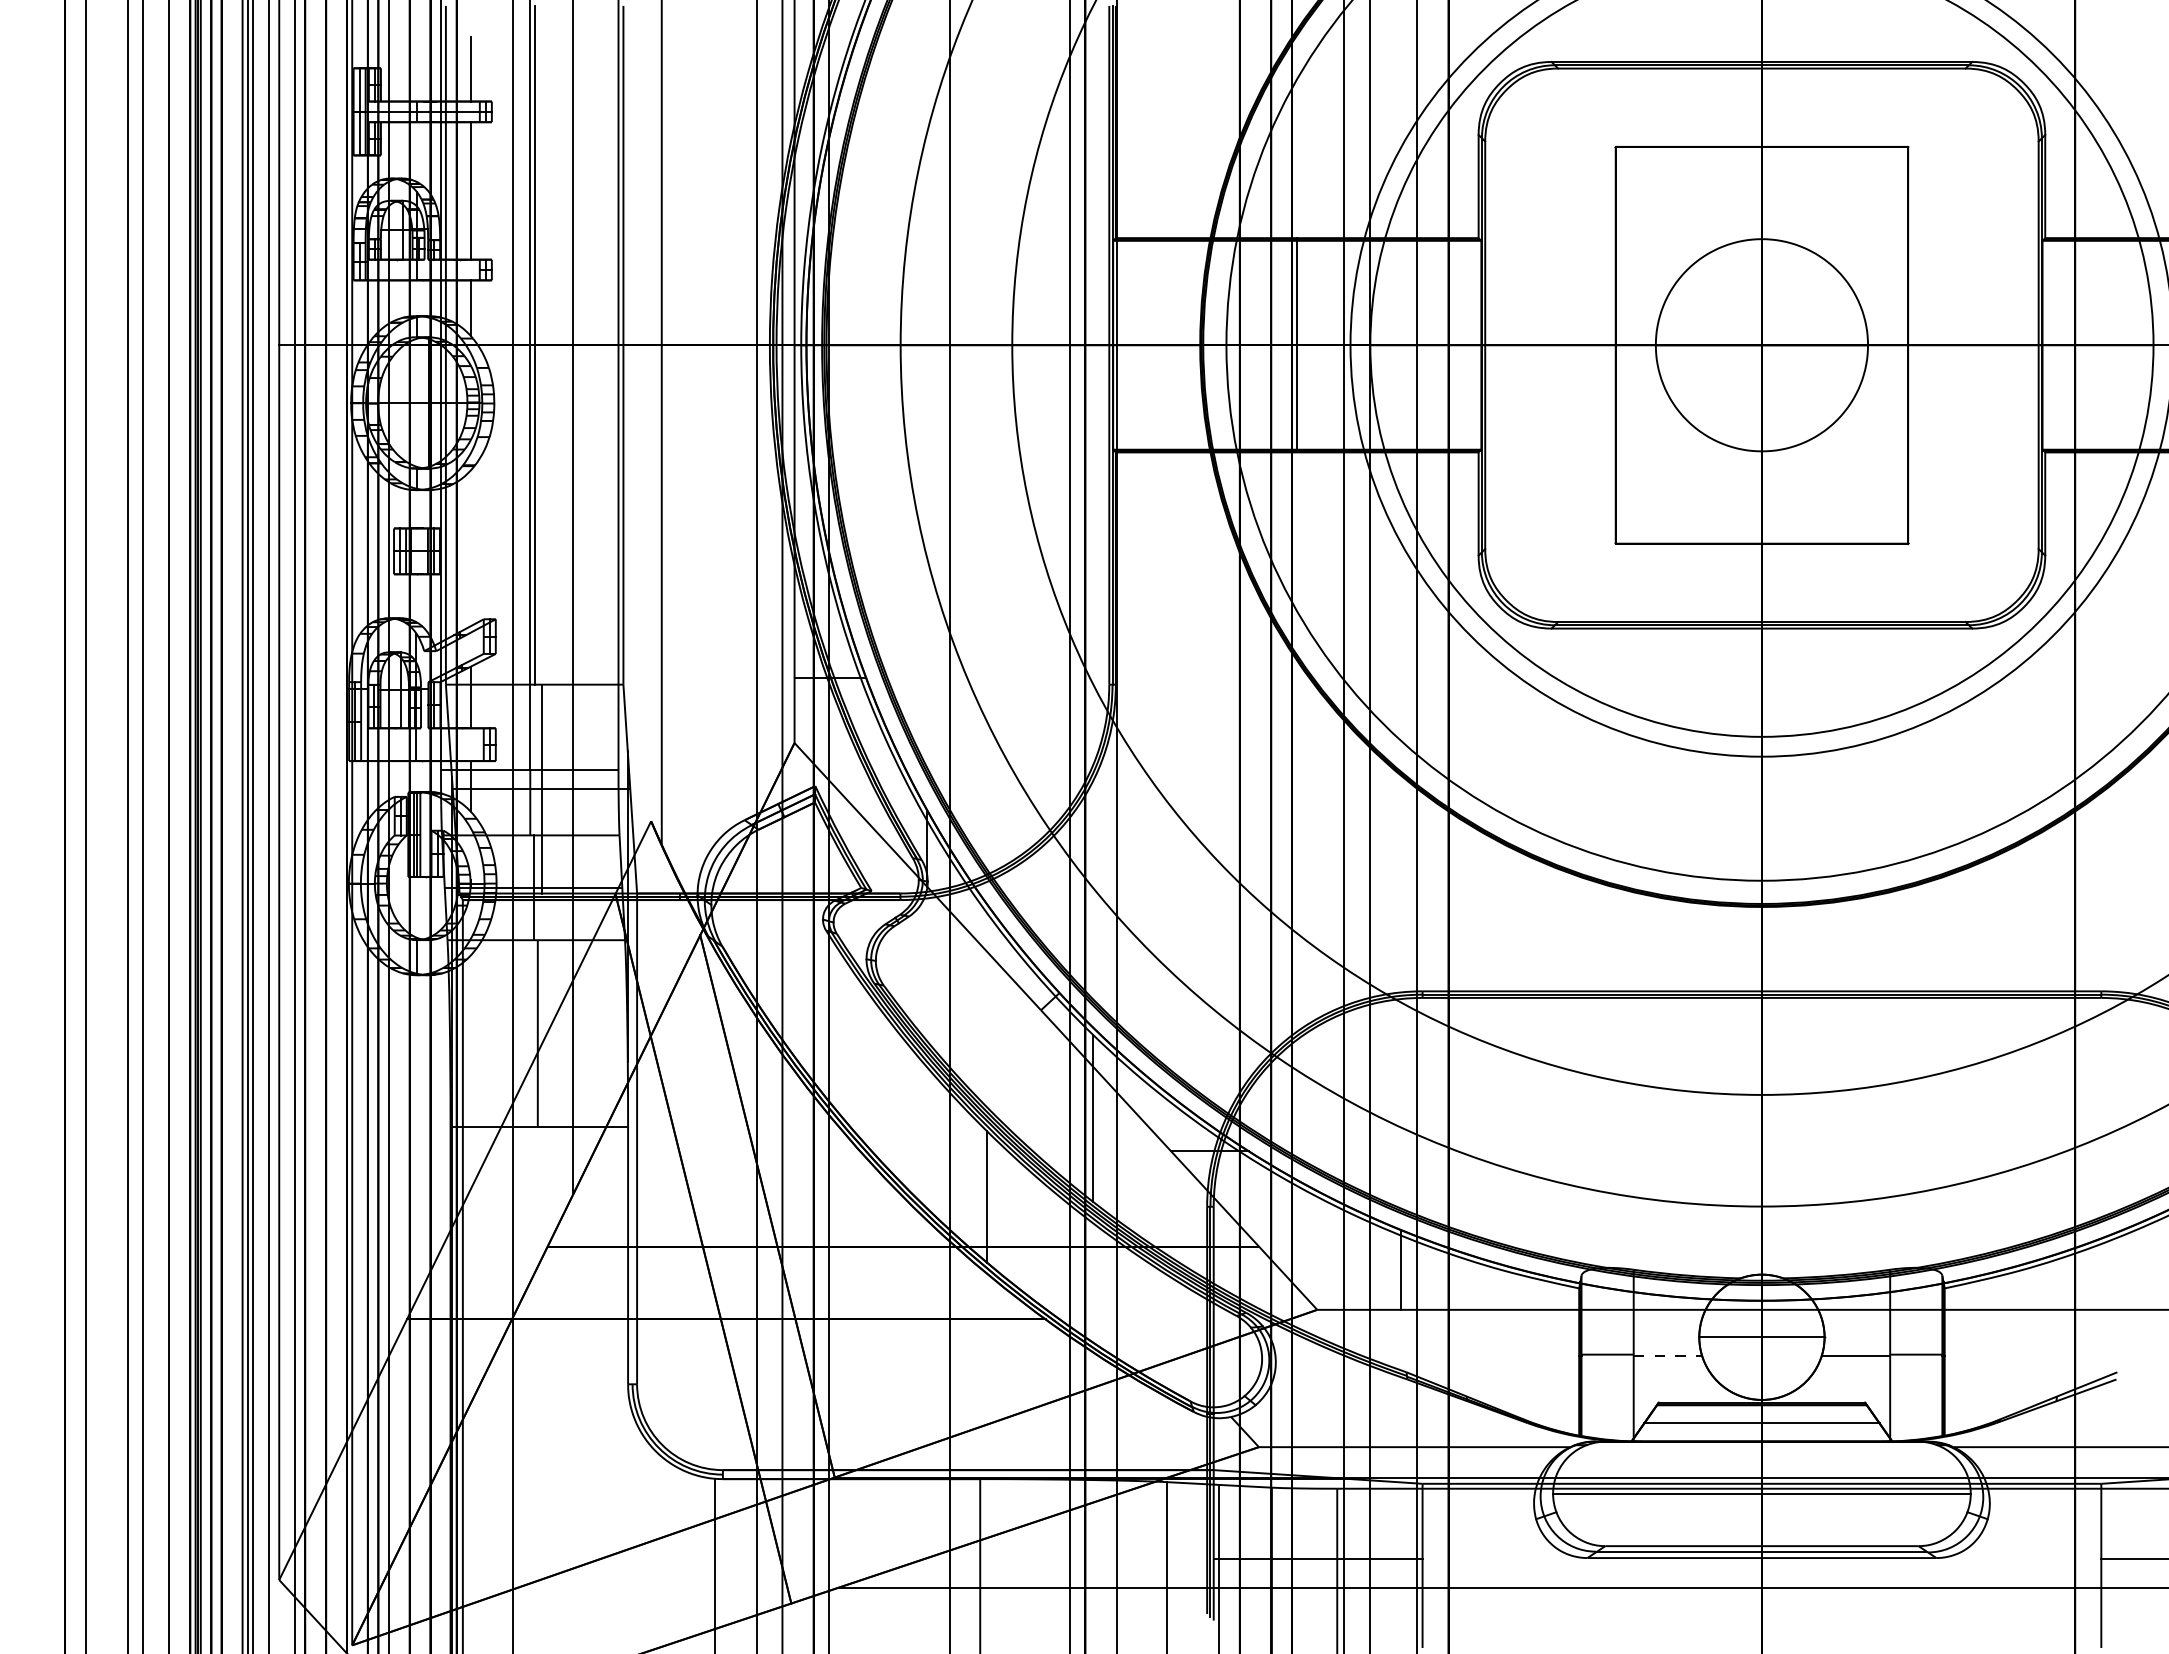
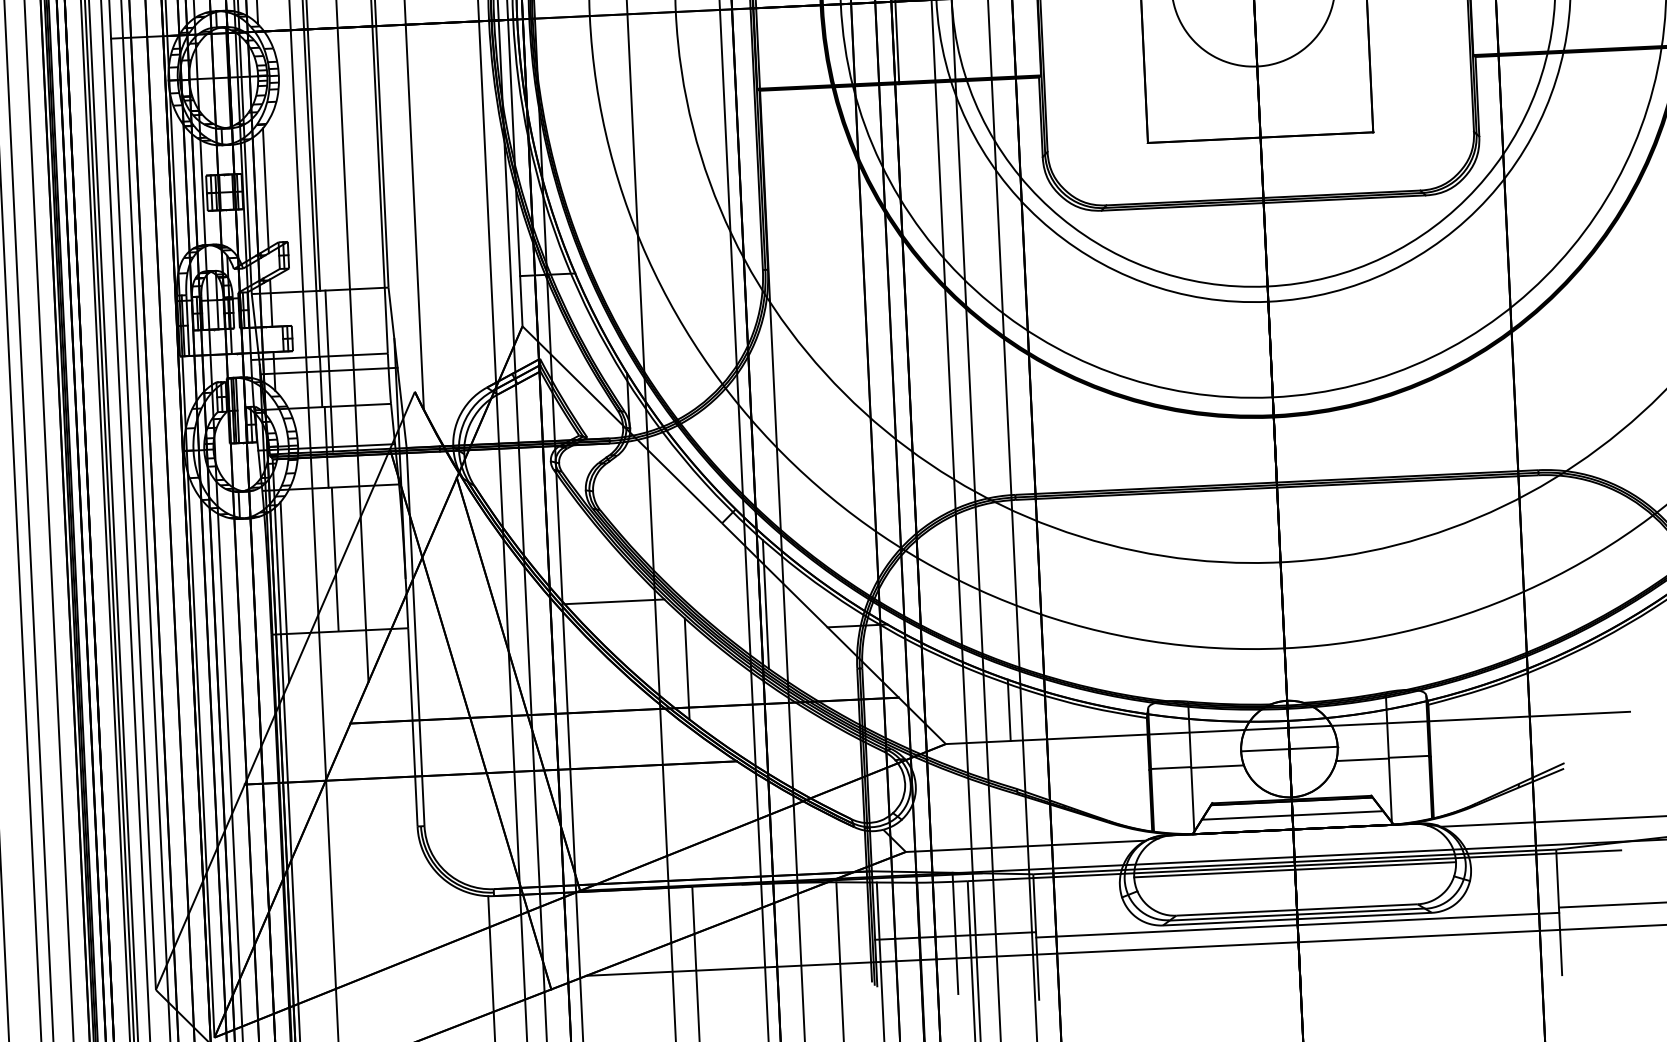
line: (470, 551) -> (265, 190), added
line: (470, 1072) -> (284, 591), added
line: (896, 1105) -> (614, 601), added
line: (1668, 1355) -> (1218, 766), dashed -> solid
line: (1318, 1555) -> (955, 933), added
line: (1761, 1565) -> (1297, 924), added

